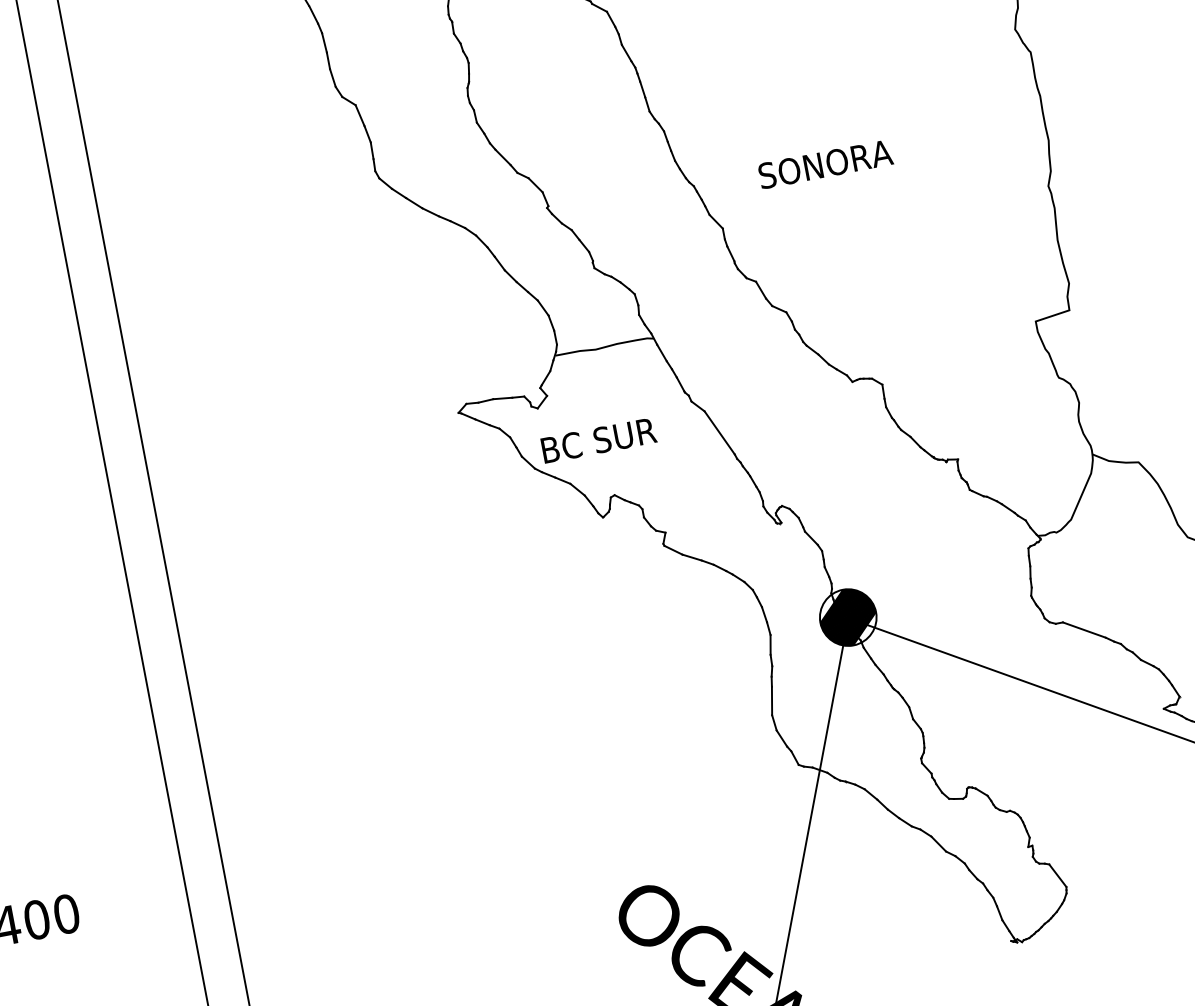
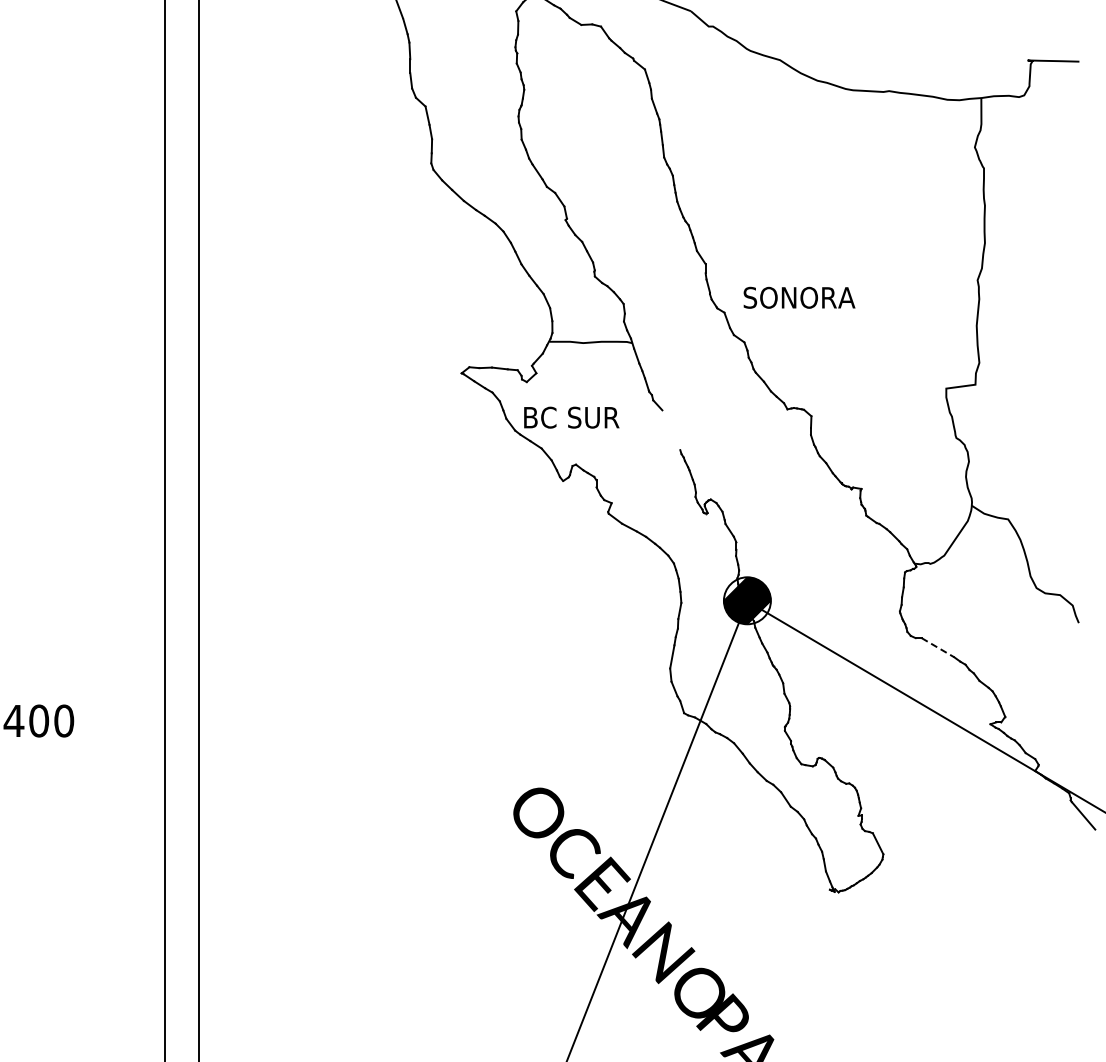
text: (825, 163) -> (799, 297), moved
line: (719, 433) -> (671, 430), removed
line: (1083, 629) -> (937, 647), solid -> dashed

